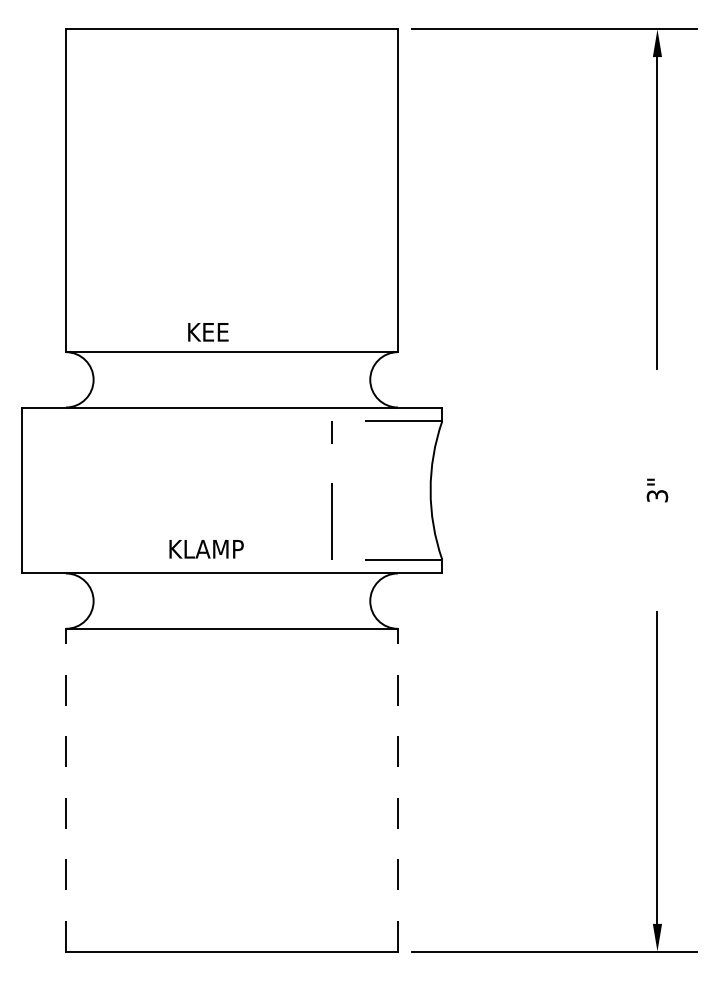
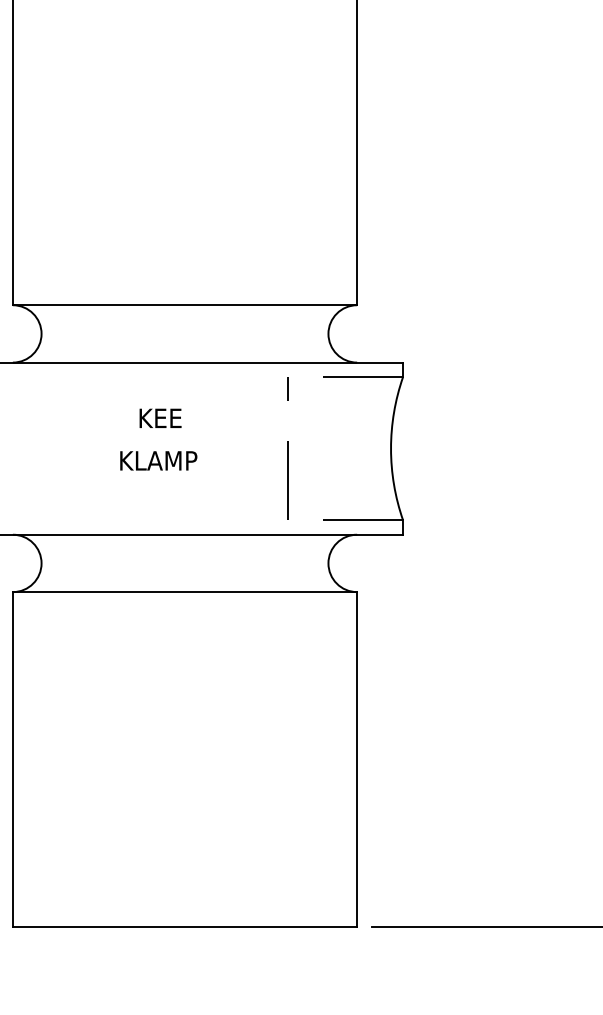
text: (208, 332) -> (160, 418), moved
text: (206, 549) -> (158, 461), moved
line: (65, 789) -> (12, 758), dashed -> solid
line: (397, 789) -> (356, 758), dashed -> solid

